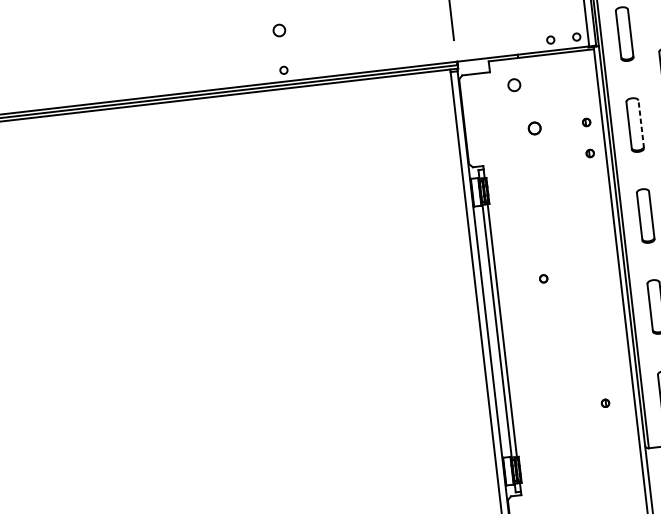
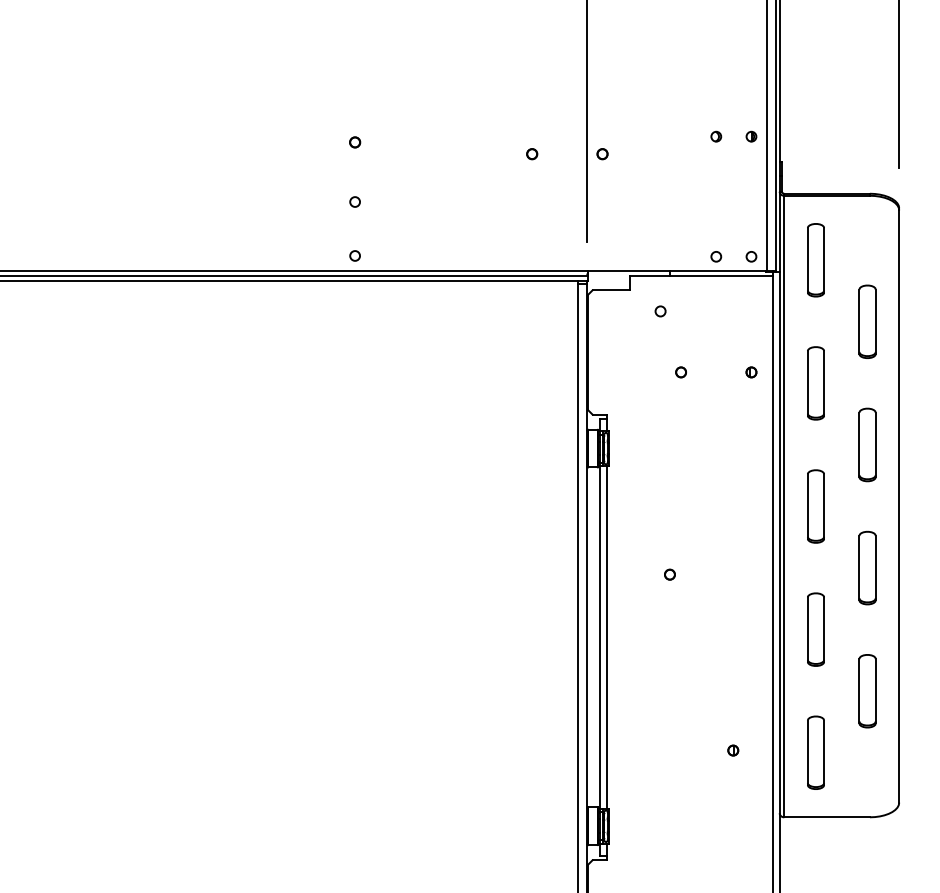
circle: (278, 30) -> (354, 201), size x0.62
circle: (514, 85) -> (660, 311), size x0.62
line: (641, 123) -> (824, 382), dashed -> solid
circle: (534, 128) -> (680, 372), size x0.62
part: (590, 153) -> (751, 414), removed

